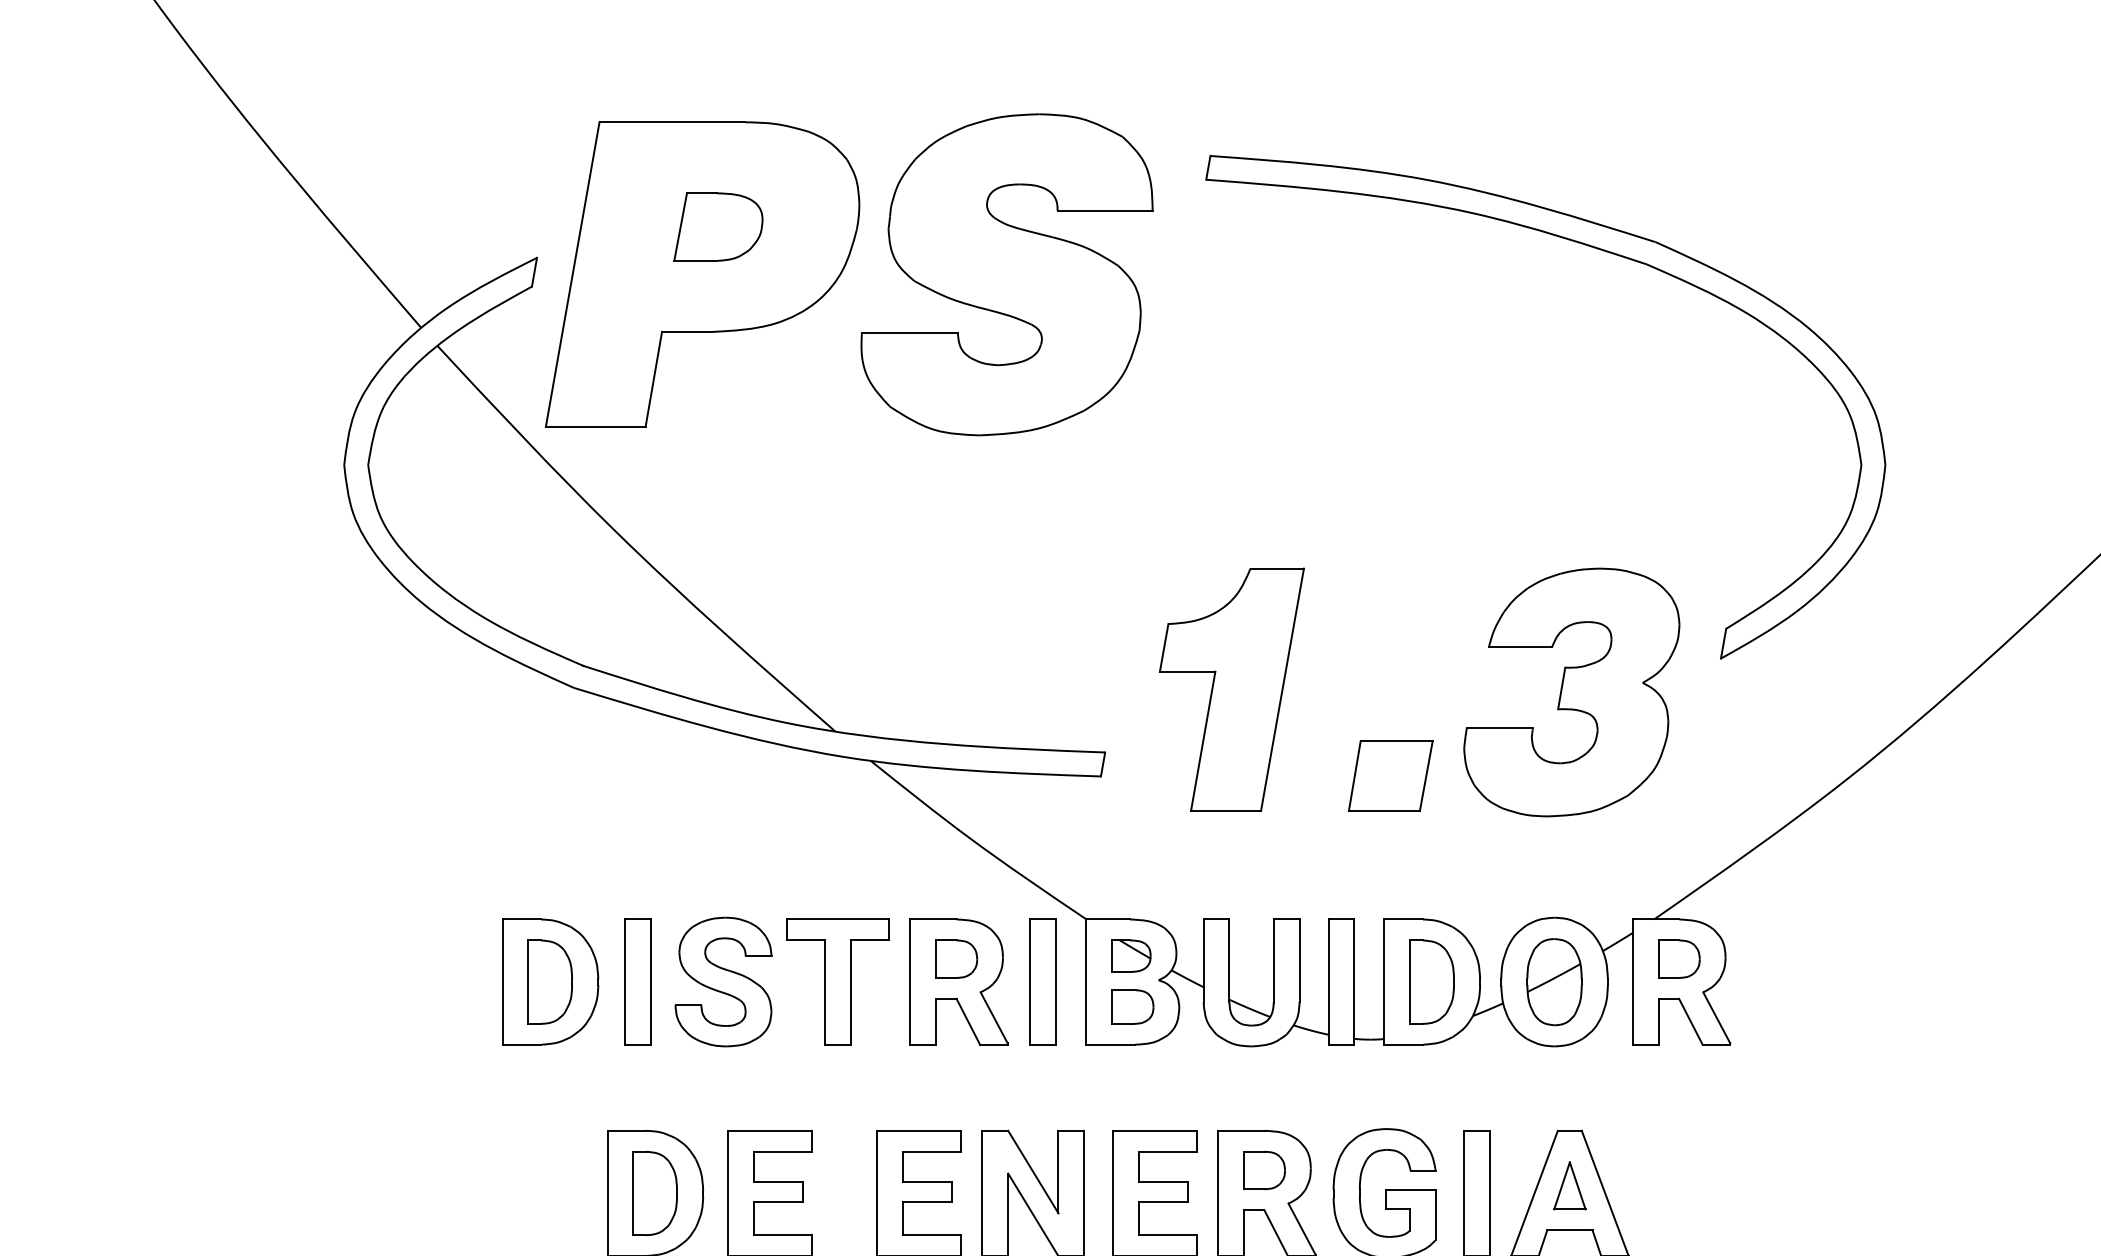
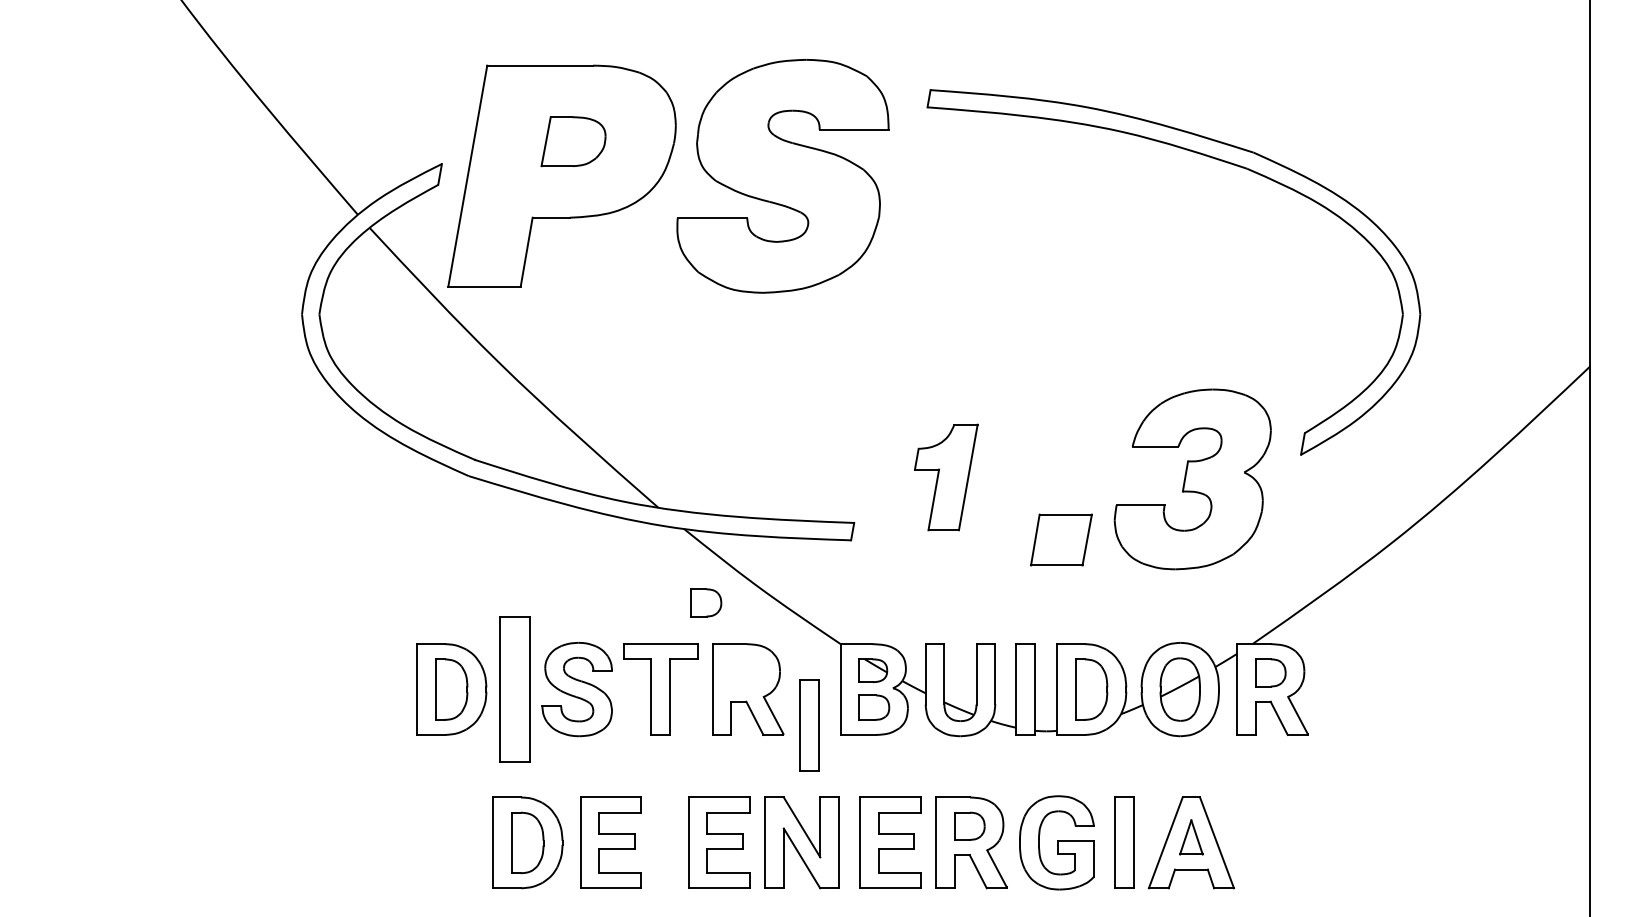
part: (1232, 689) -> (946, 477), size x0.6
part: (956, 958) -> (706, 602), moved
part: (637, 982) -> (514, 689), size x1.6
part: (1043, 982) -> (809, 725), moved

